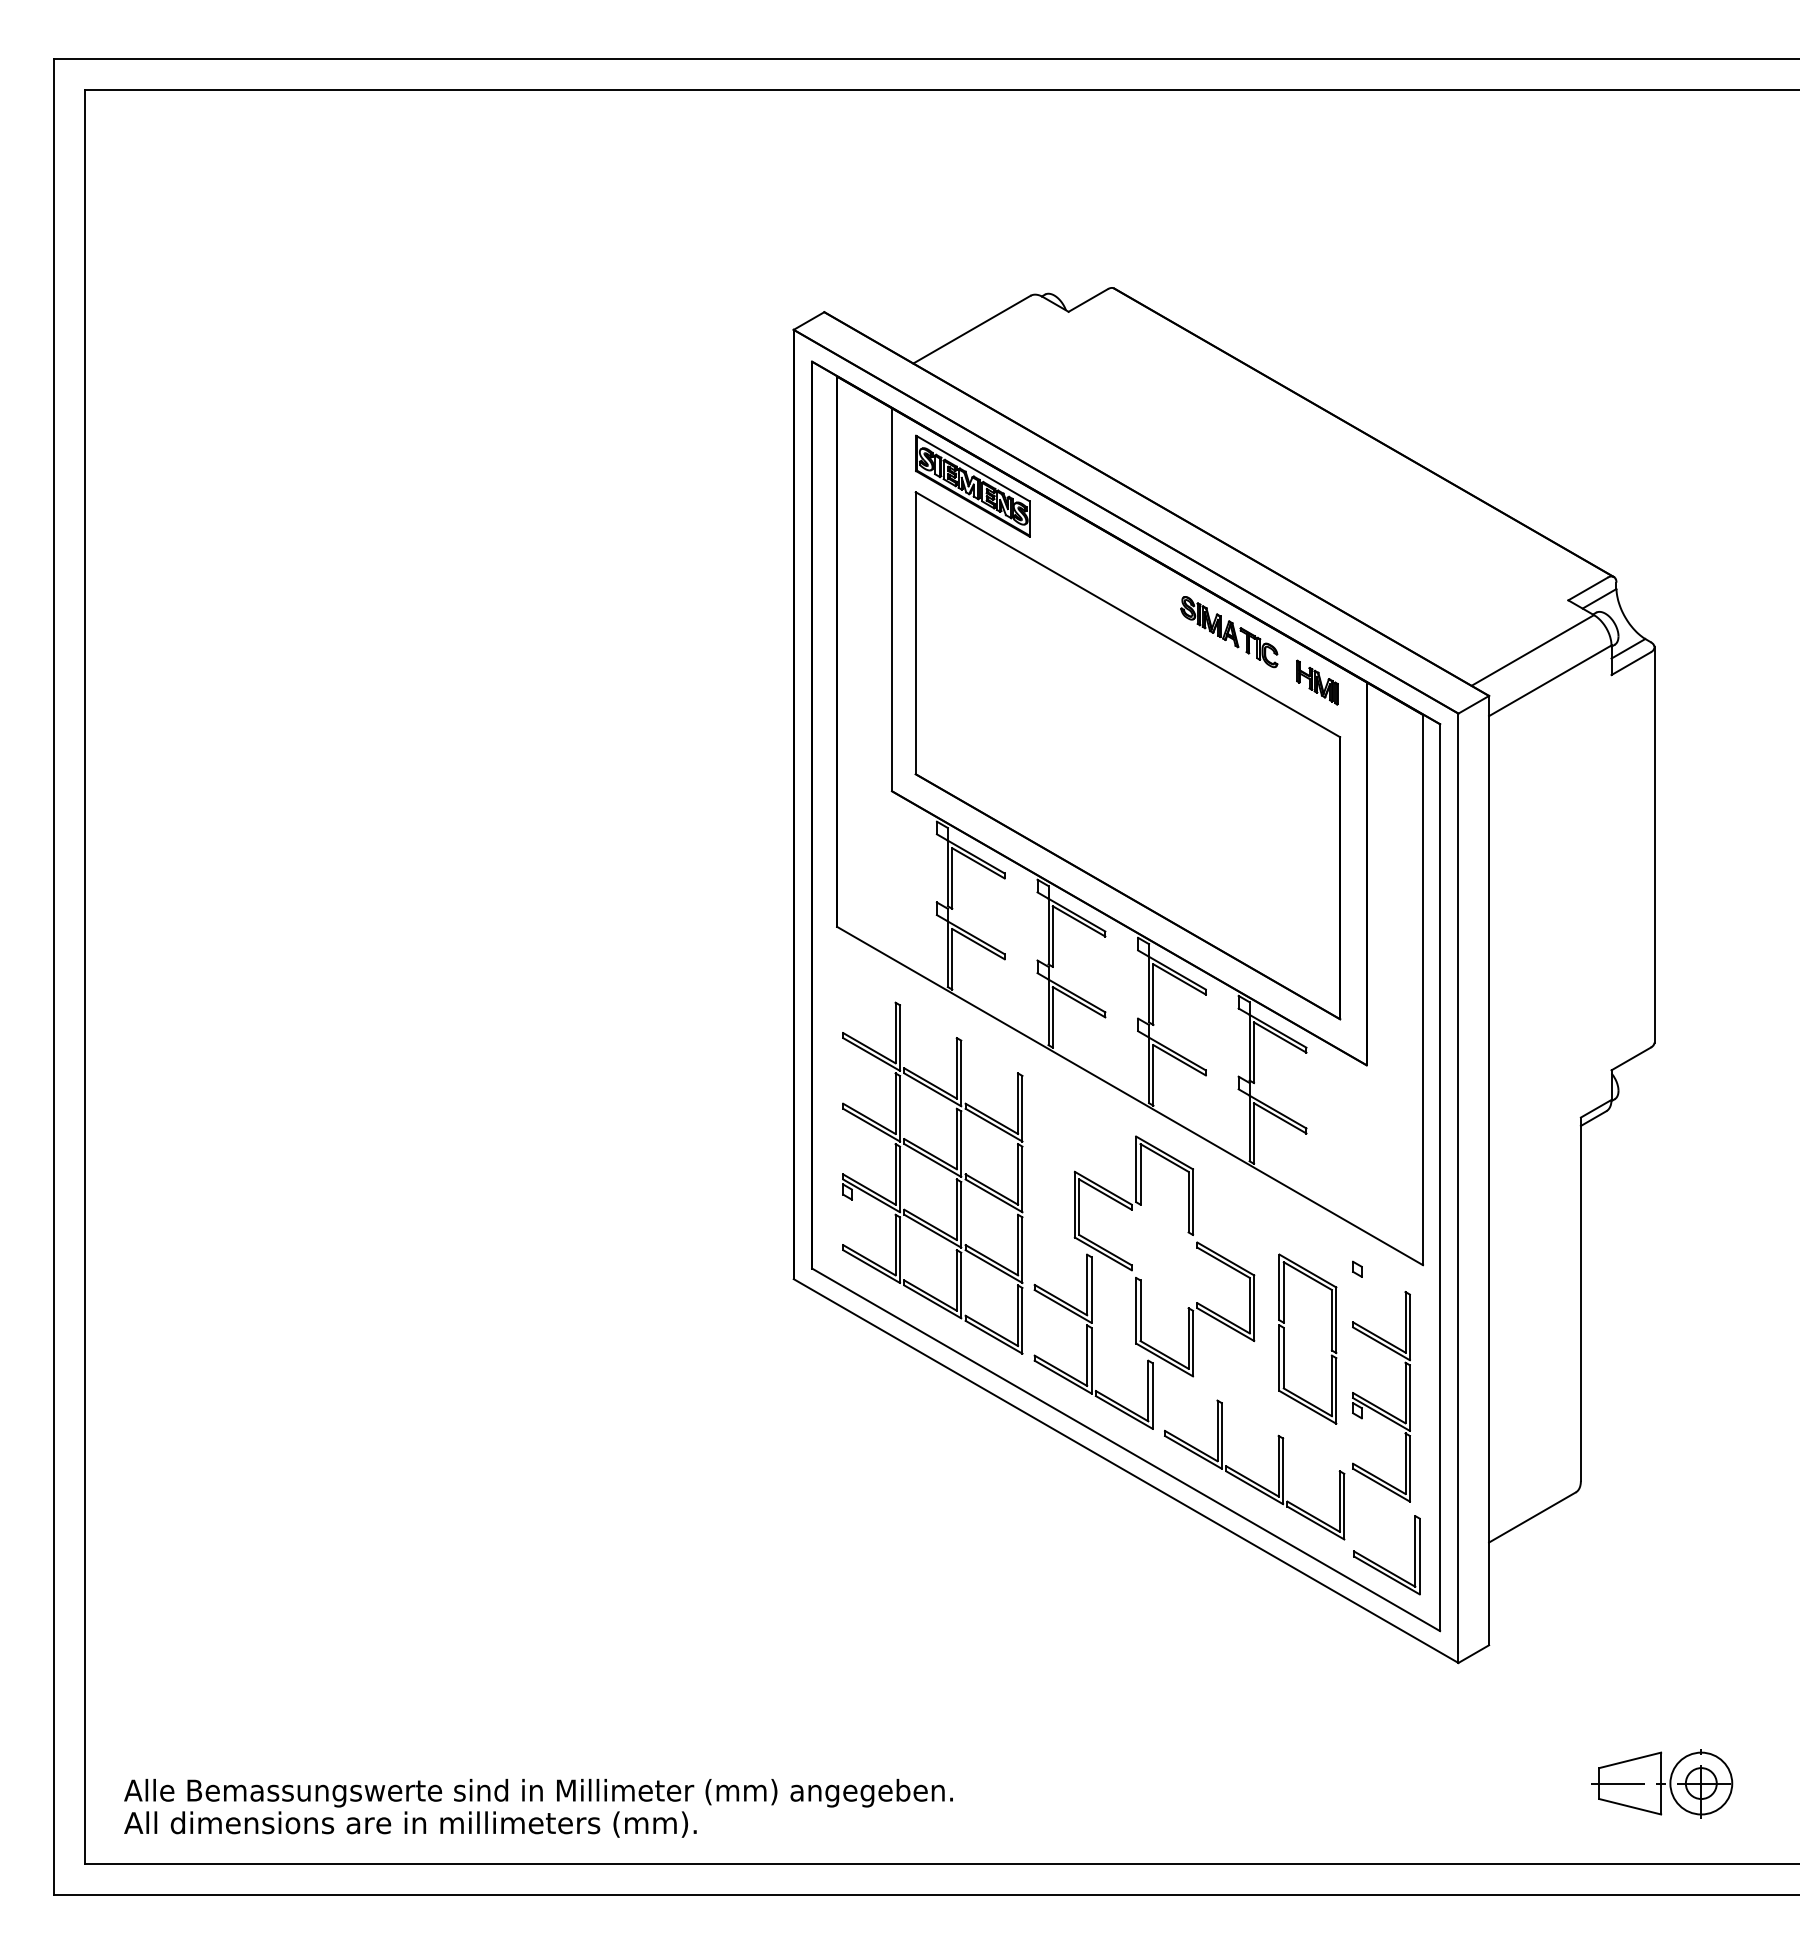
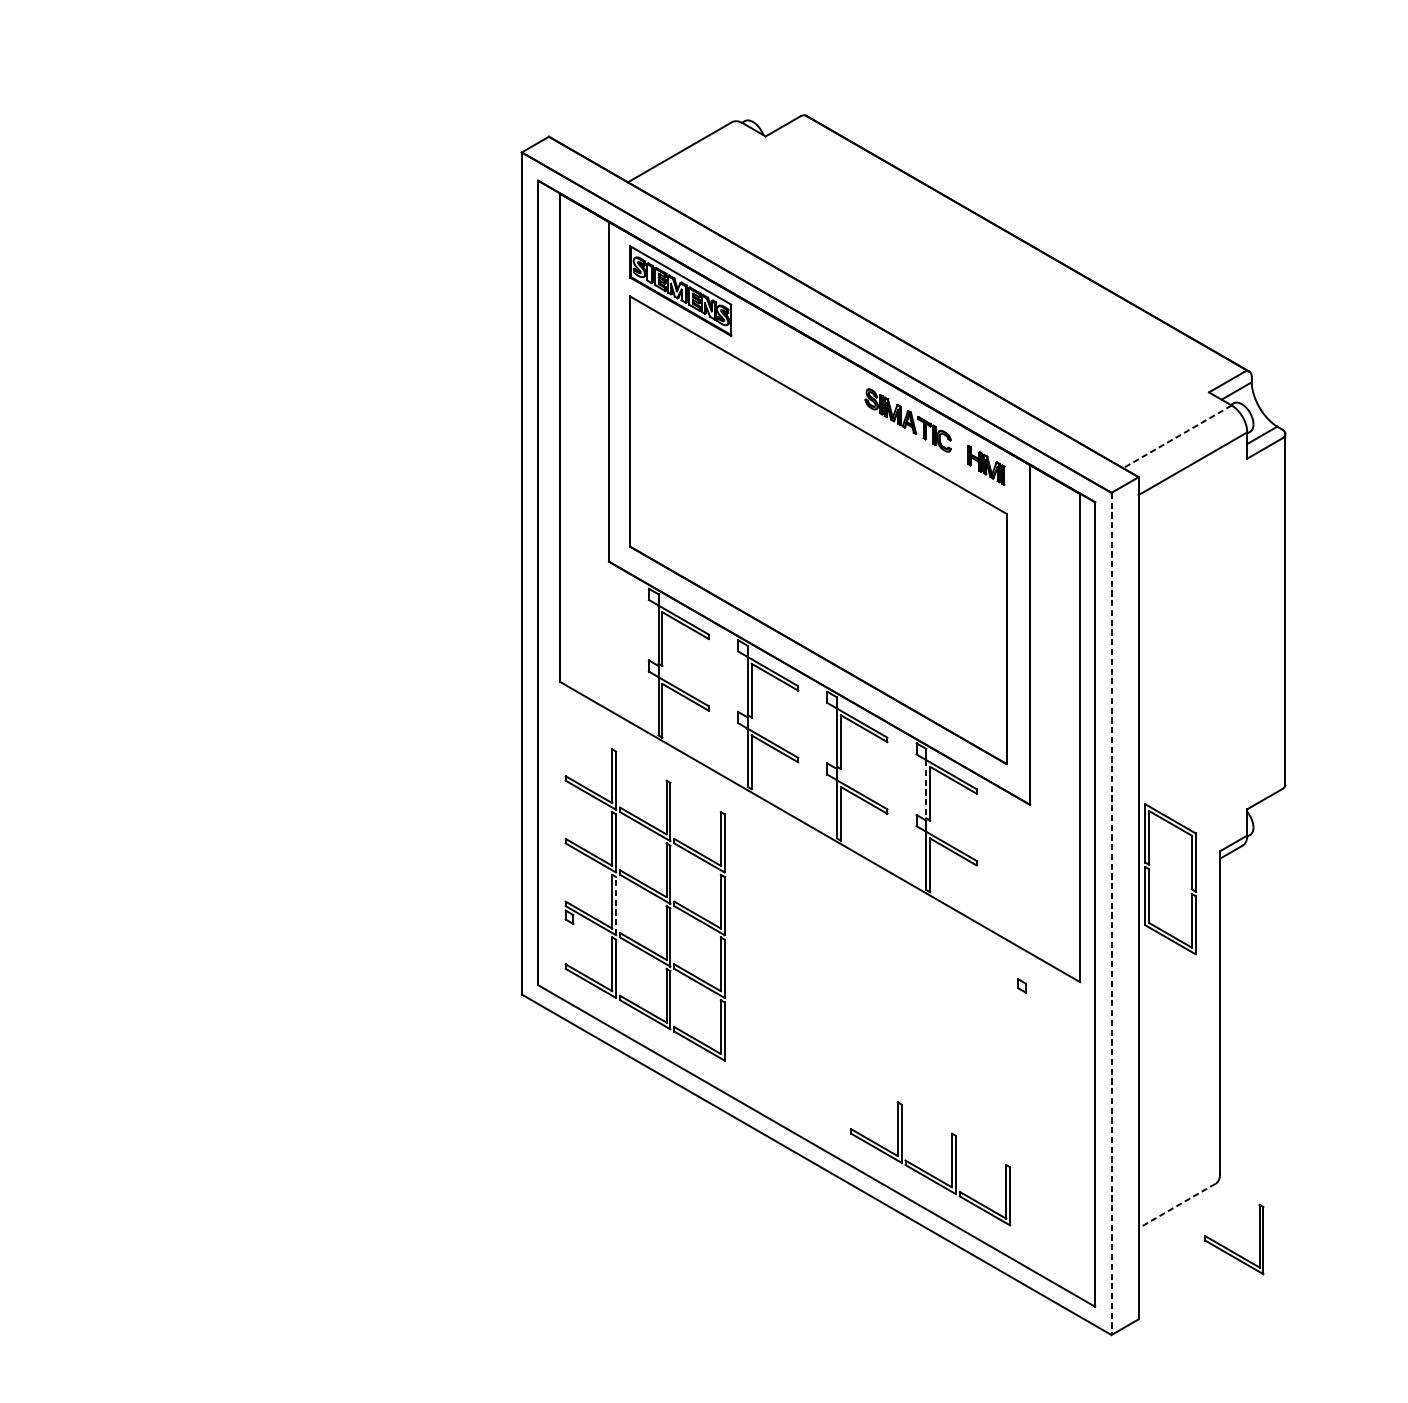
line: (1532, 650) -> (1177, 436), solid -> dashed
line: (1249, 1047) -> (926, 789), solid -> dashed
line: (900, 1179) -> (616, 906), solid -> dashed
line: (1458, 1188) -> (1111, 914), solid -> dashed
part: (1144, 1282) -> (832, 997), removed
part: (1284, 1338) -> (1149, 878), moved
part: (1375, 1404) -> (1037, 1105), removed
line: (1532, 1517) -> (1177, 1205), solid -> dashed
part: (1380, 1565) -> (1228, 1248), moved

